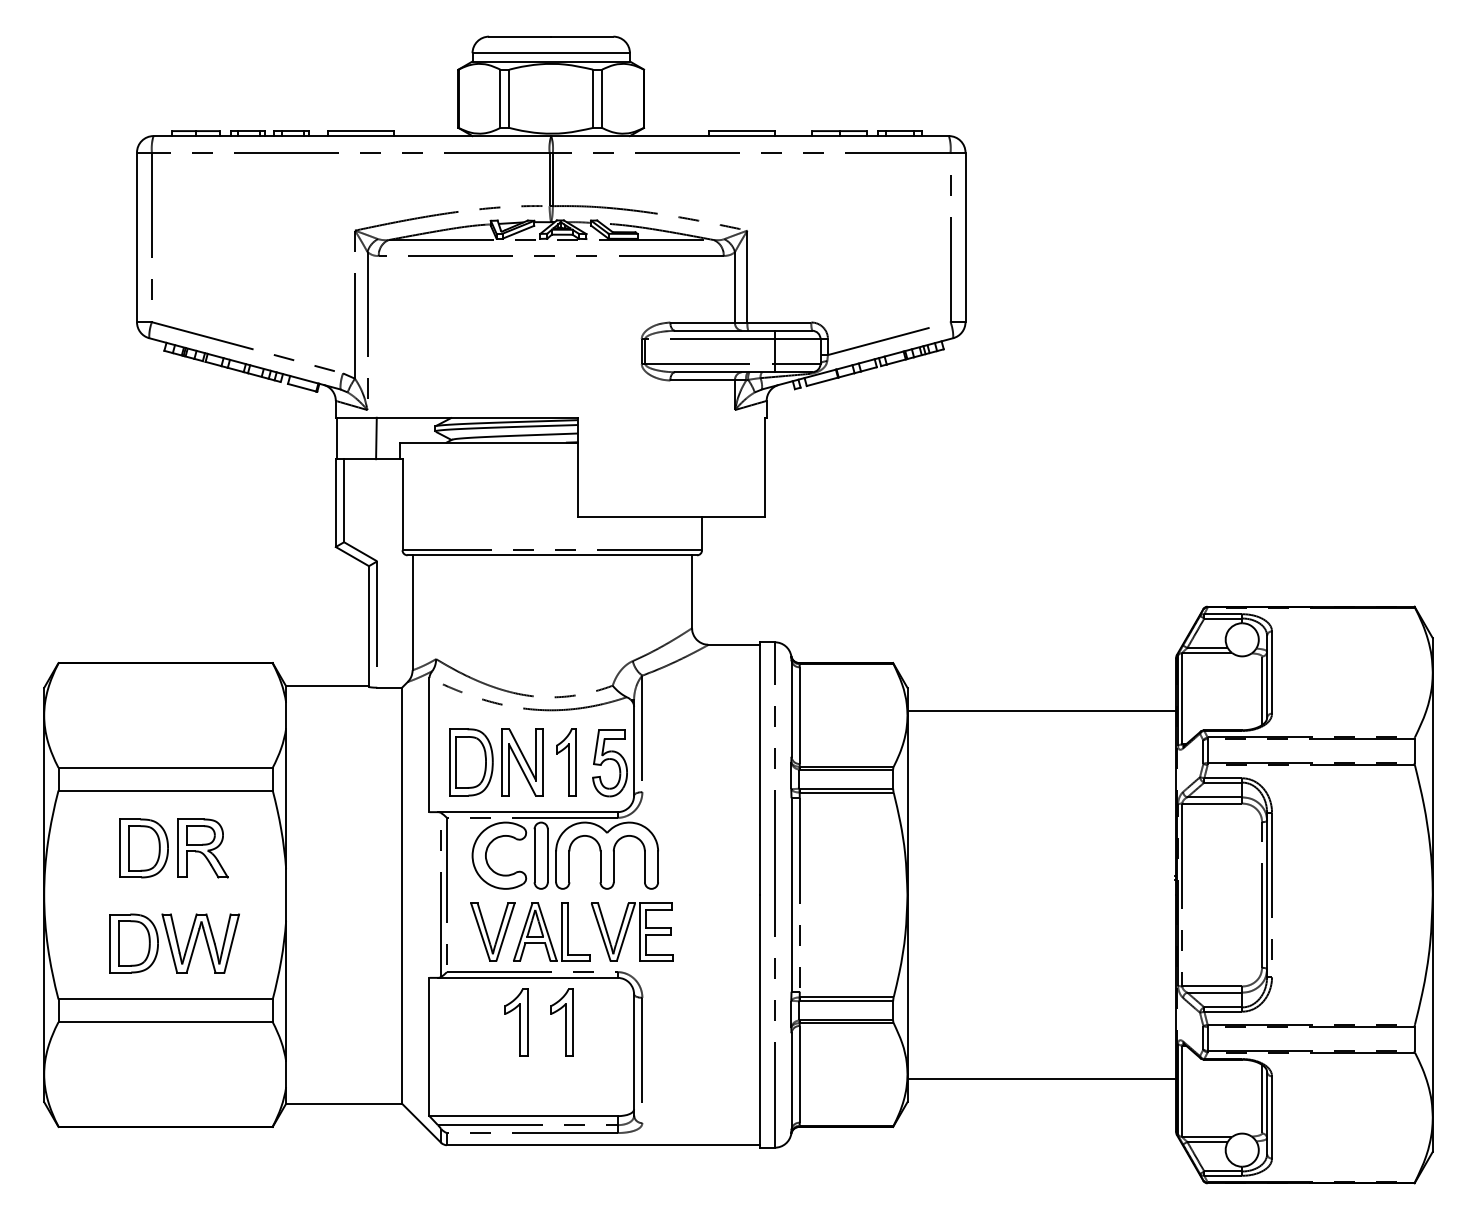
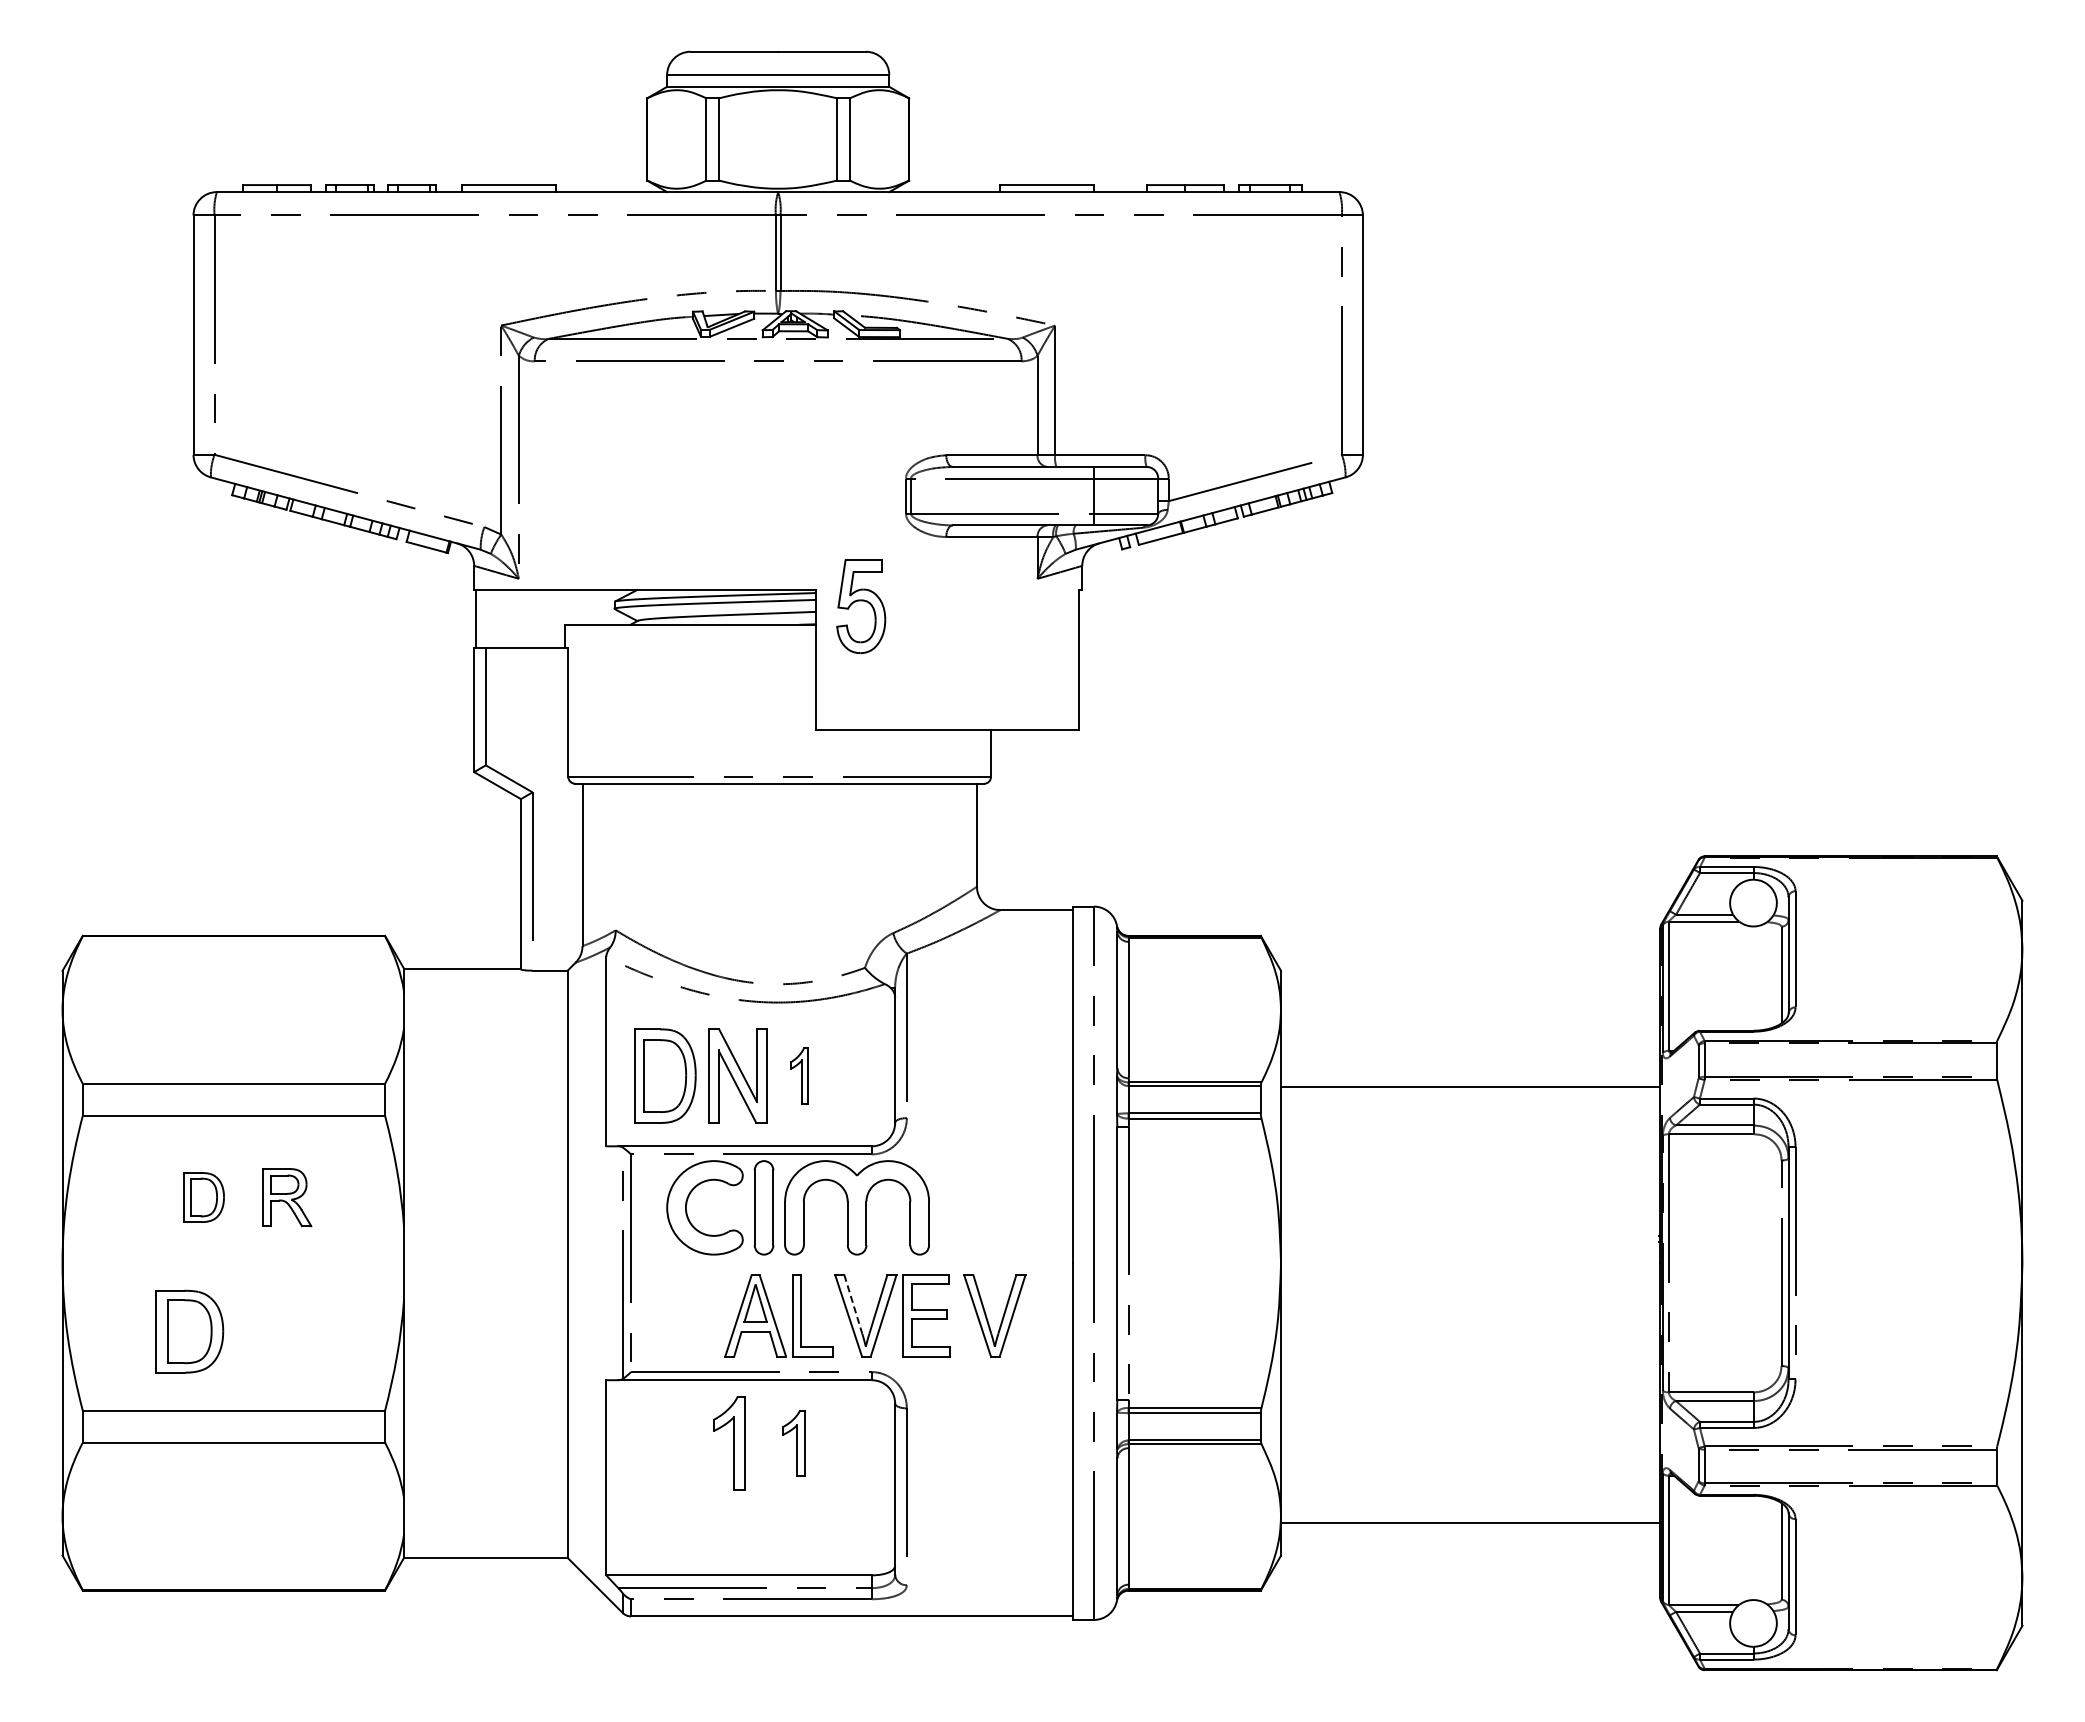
line: (375, 438) -> (530, 618), removed
line: (1041, 710) -> (1470, 1086), moved
part: (566, 761) -> (799, 1075), size x0.6
part: (610, 763) -> (861, 606), moved
part: (144, 848) -> (203, 1197), size x0.6
part: (202, 848) -> (286, 1197), size x0.7
line: (604, 924) -> (853, 1304), solid -> dashed
part: (487, 933) -> (987, 1317), moved
part: (196, 941) -> (277, 1329), removed
part: (562, 1022) -> (793, 1443), size x0.7

